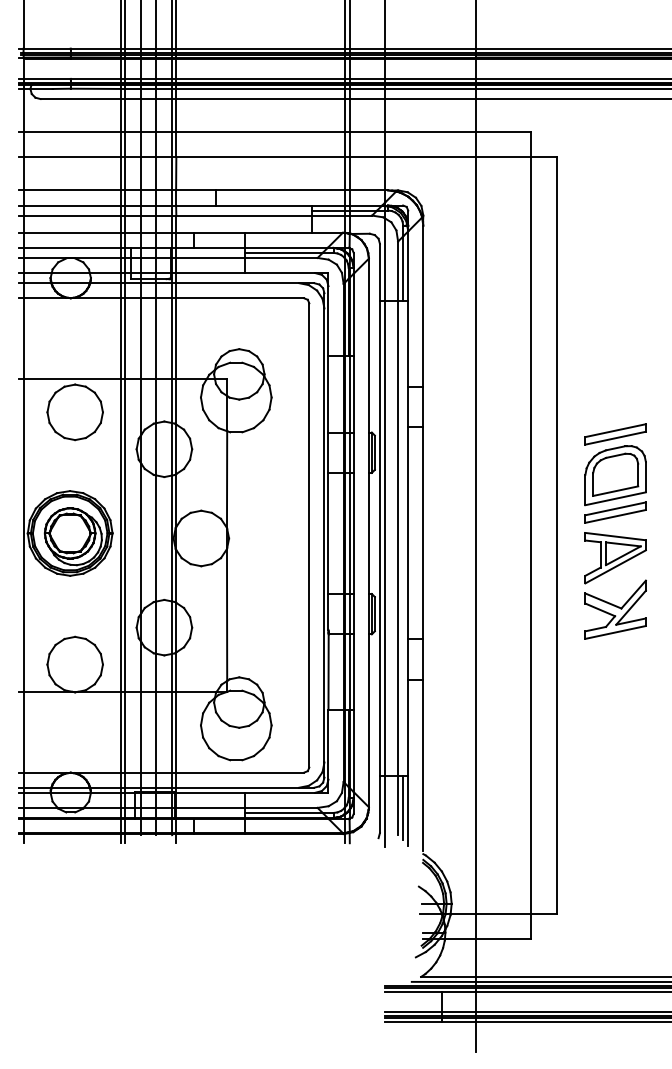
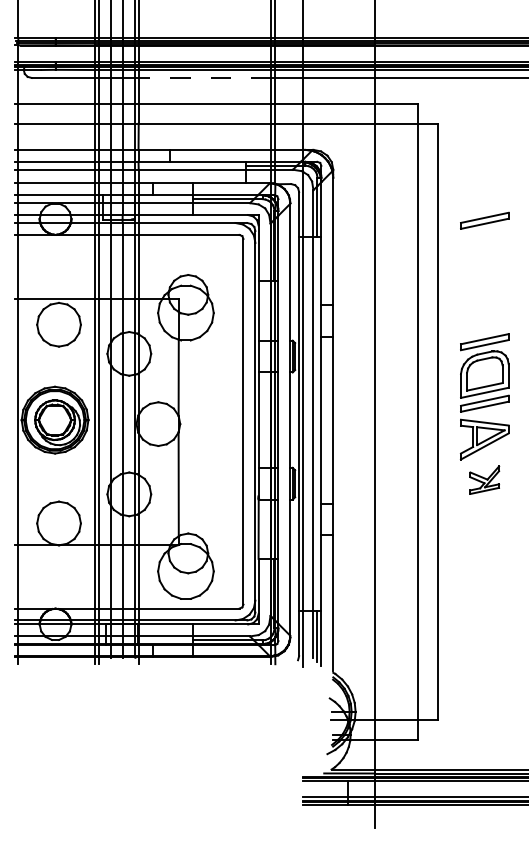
line: (260, 99) -> (205, 78), solid -> dashed
part: (615, 280) -> (484, 220), added
part: (615, 609) -> (484, 480), size x0.6

